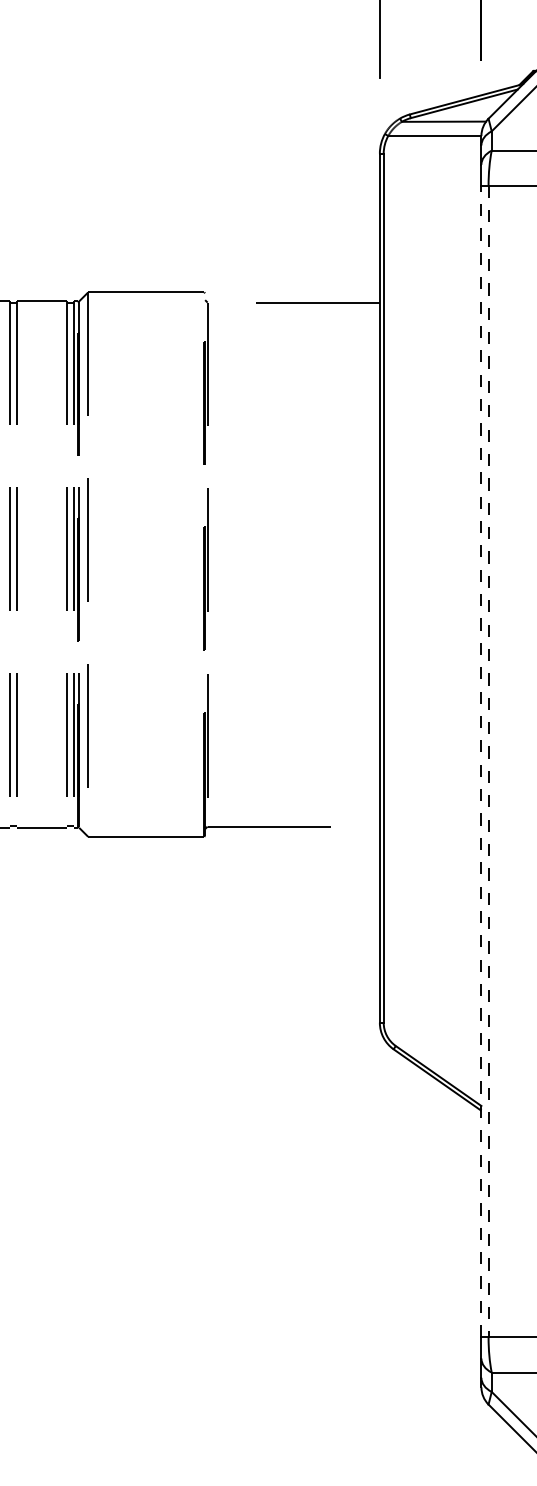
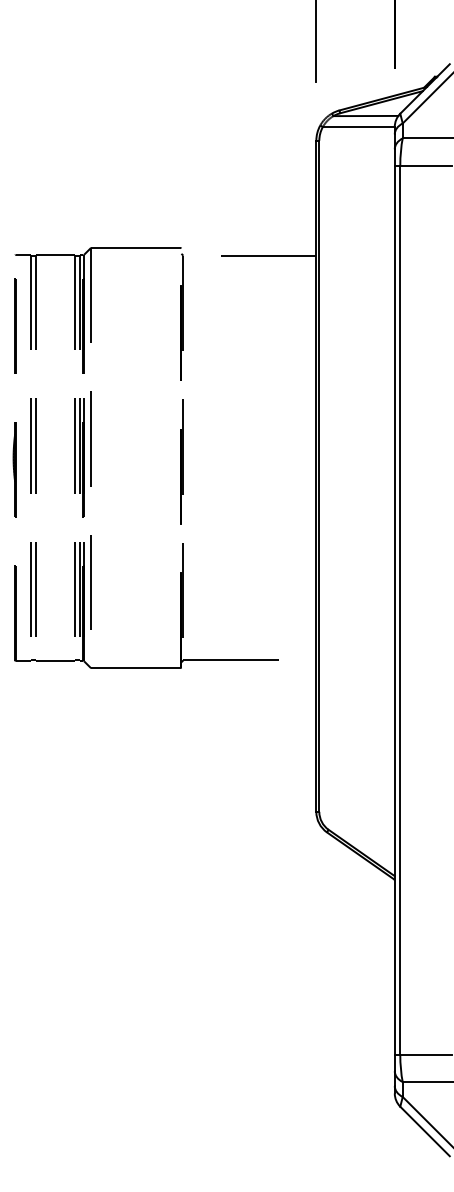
line: (481, 762) -> (394, 610), dashed -> solid
line: (488, 762) -> (400, 610), dashed -> solid

